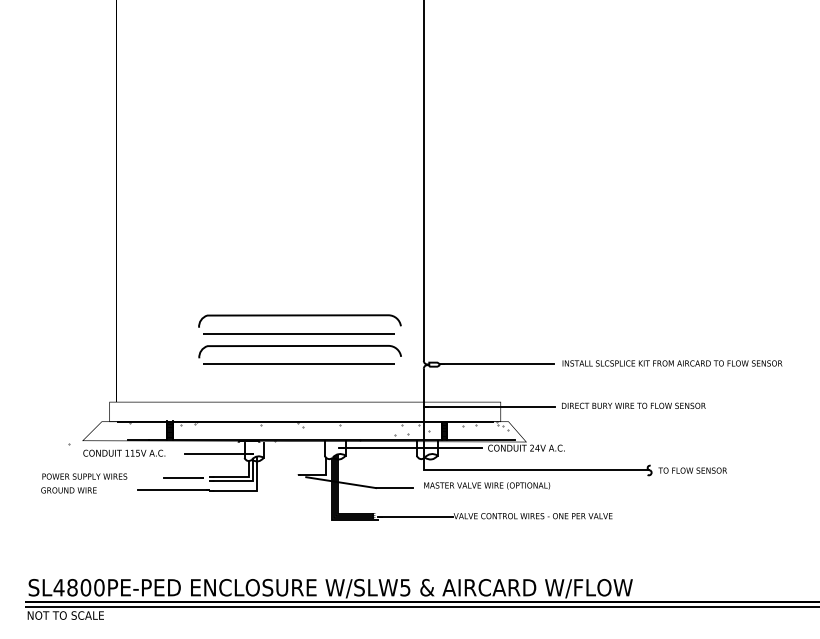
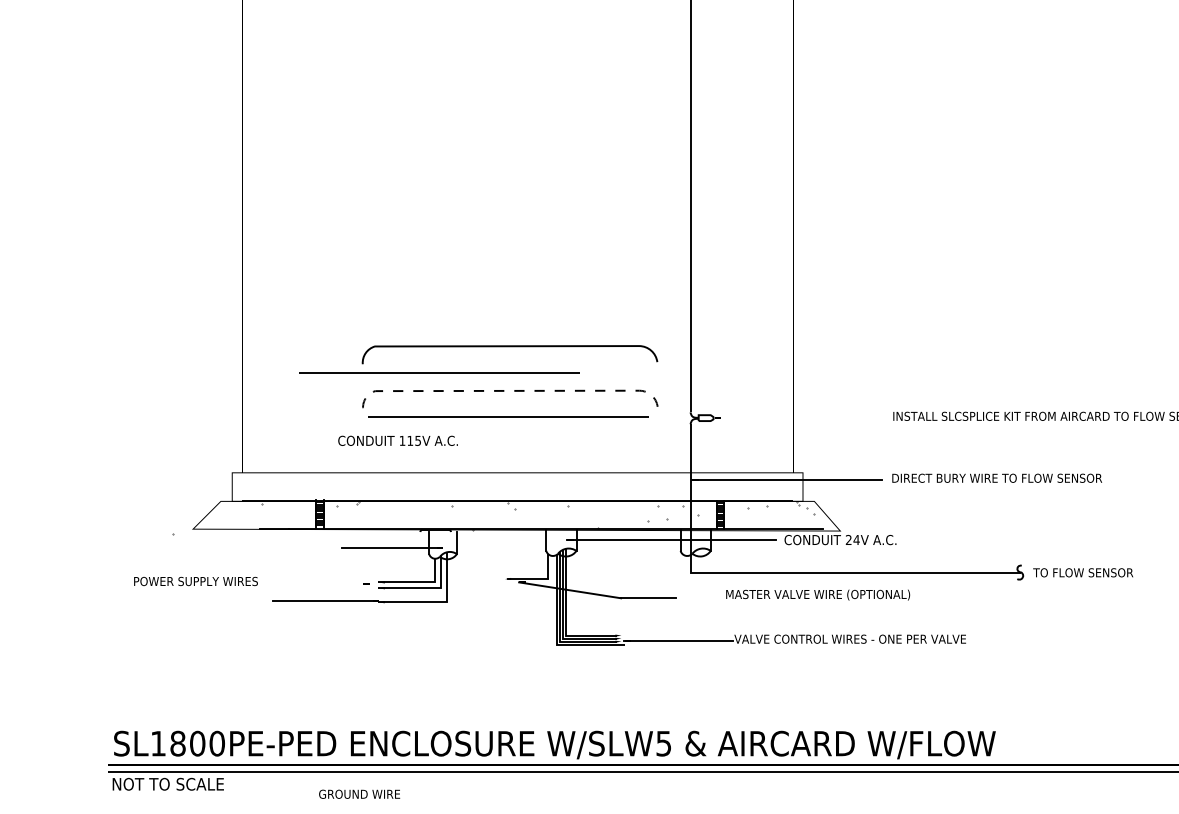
line: (298, 333) -> (439, 372), moved
line: (301, 346) -> (512, 391), solid -> dashed
line: (497, 364) -> (798, 417), removed
text: (124, 452) -> (398, 439), moved
line: (183, 478) -> (340, 584), removed
text: (487, 485) -> (818, 594), moved
text: (68, 490) -> (358, 794), moved
text: (58, 587) -> (157, 743), SL4800PE-PED -> SL1800PE-PED

